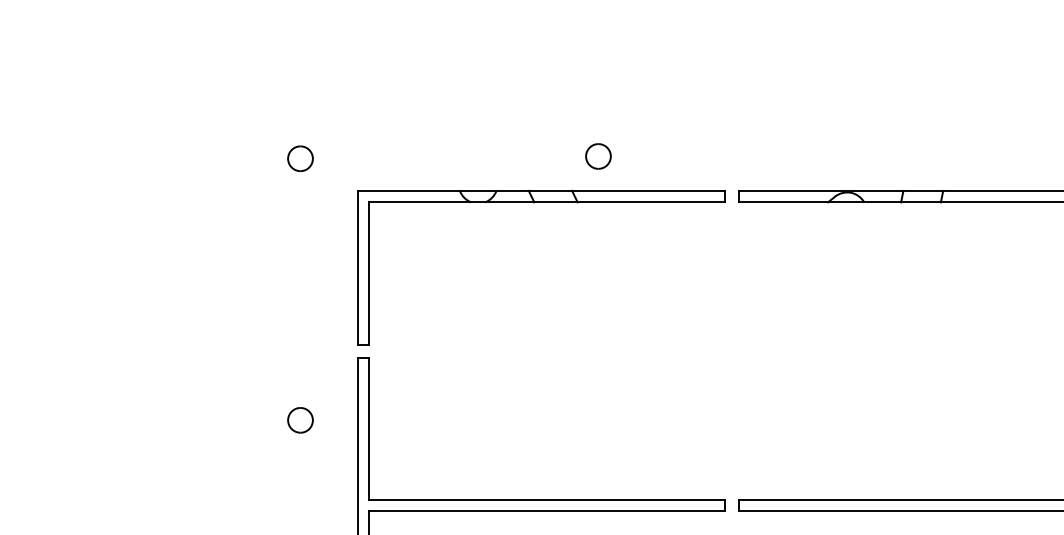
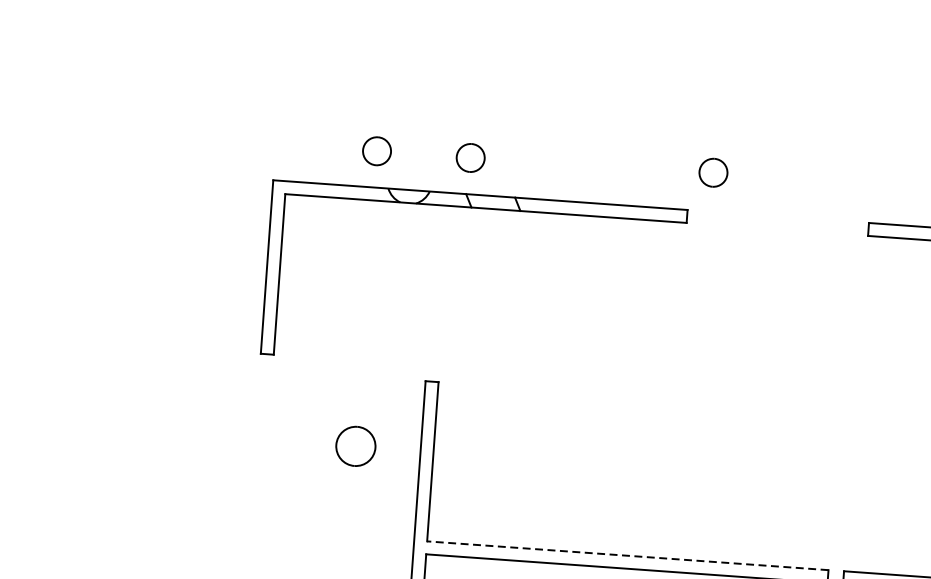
part: (383, 158) -> (470, 157), added
part: (534, 203) -> (471, 208), moved
part: (300, 420) -> (355, 446), size x1.4
line: (547, 499) -> (628, 555), solid -> dashed

